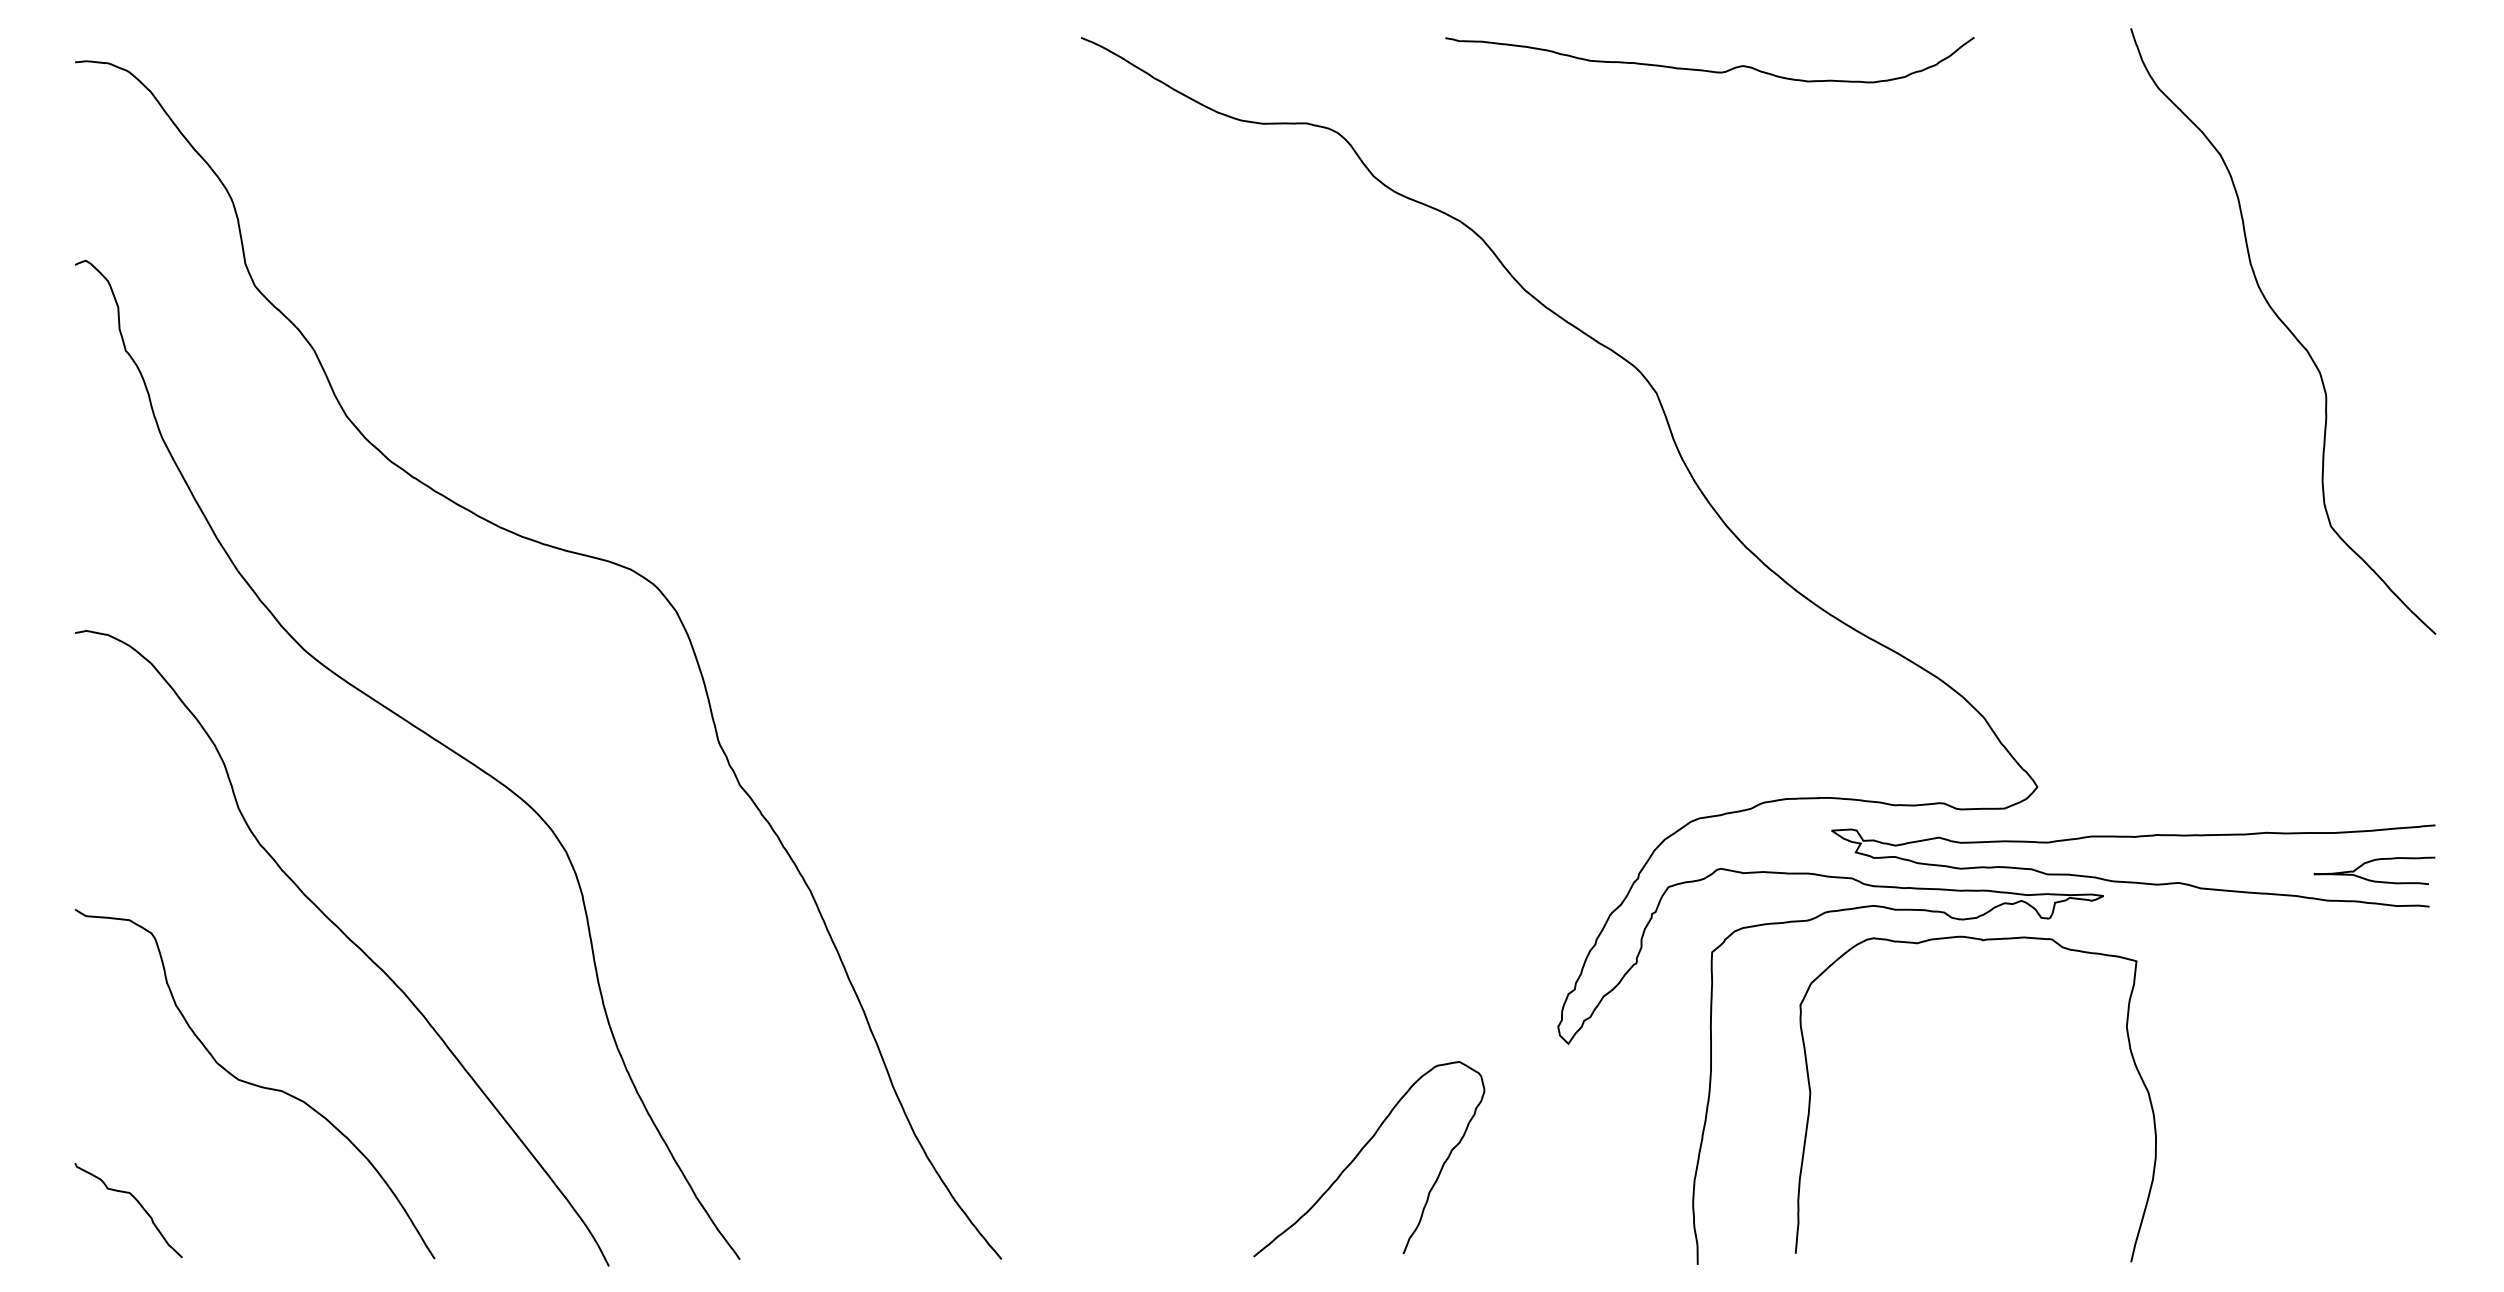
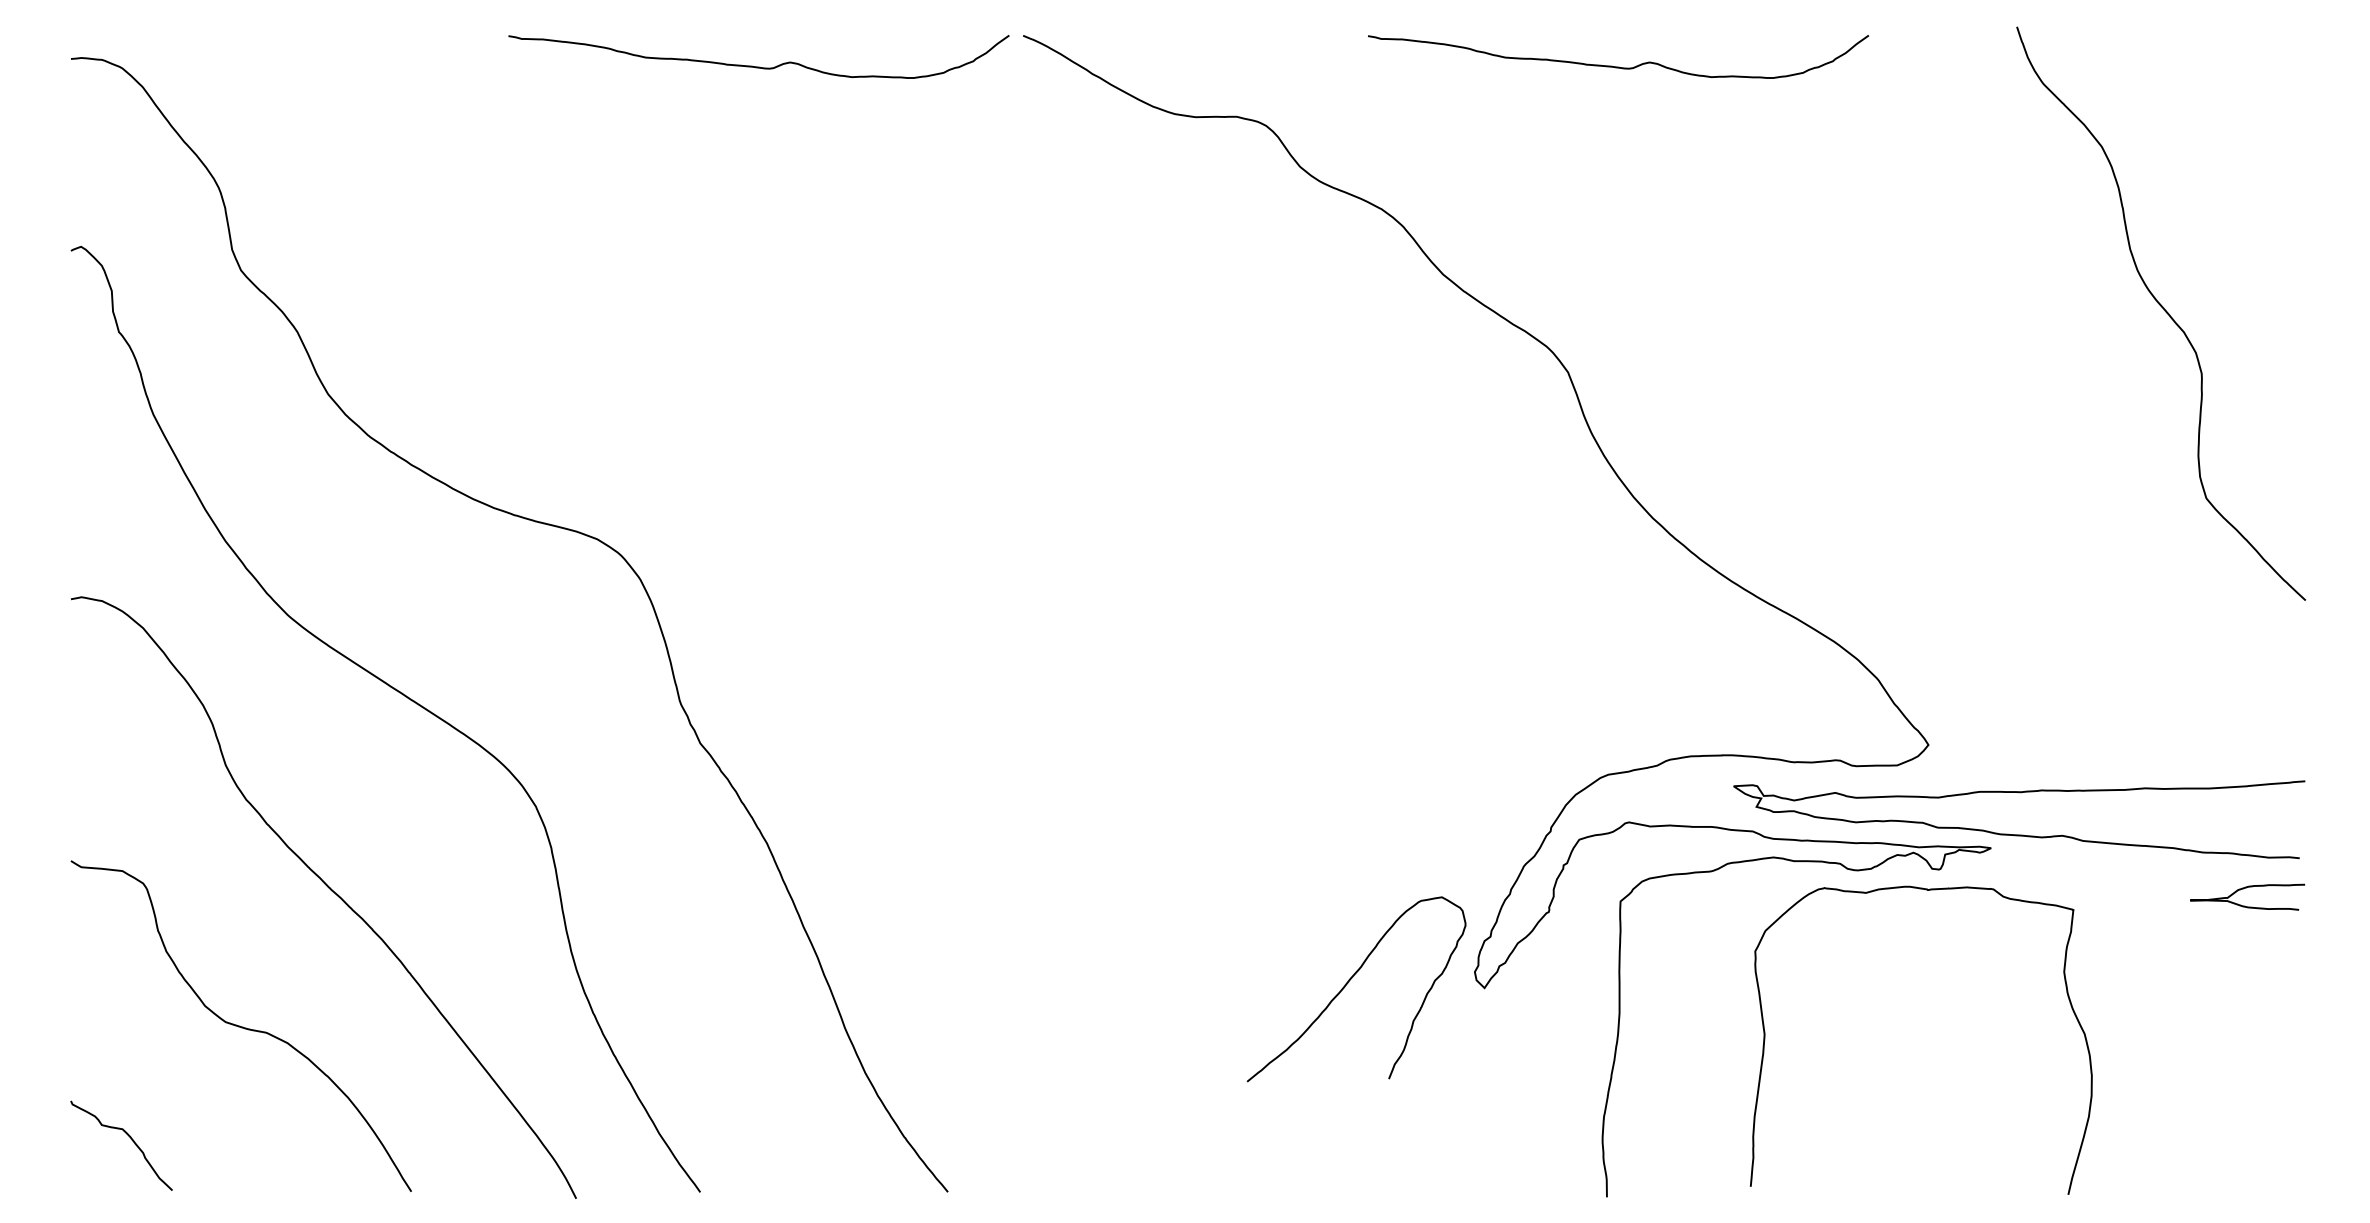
curve: (801, 70) -> (758, 66), added
curve: (2370, 862) -> (2243, 889), moved
curve: (1982, 941) -> (1927, 891), moved
curve: (1359, 1154) -> (1347, 984), moved

